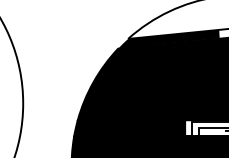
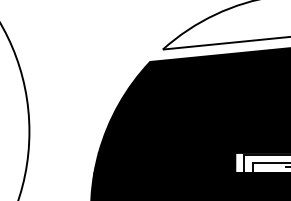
fill: (168, 38) -> (214, 49), removed

